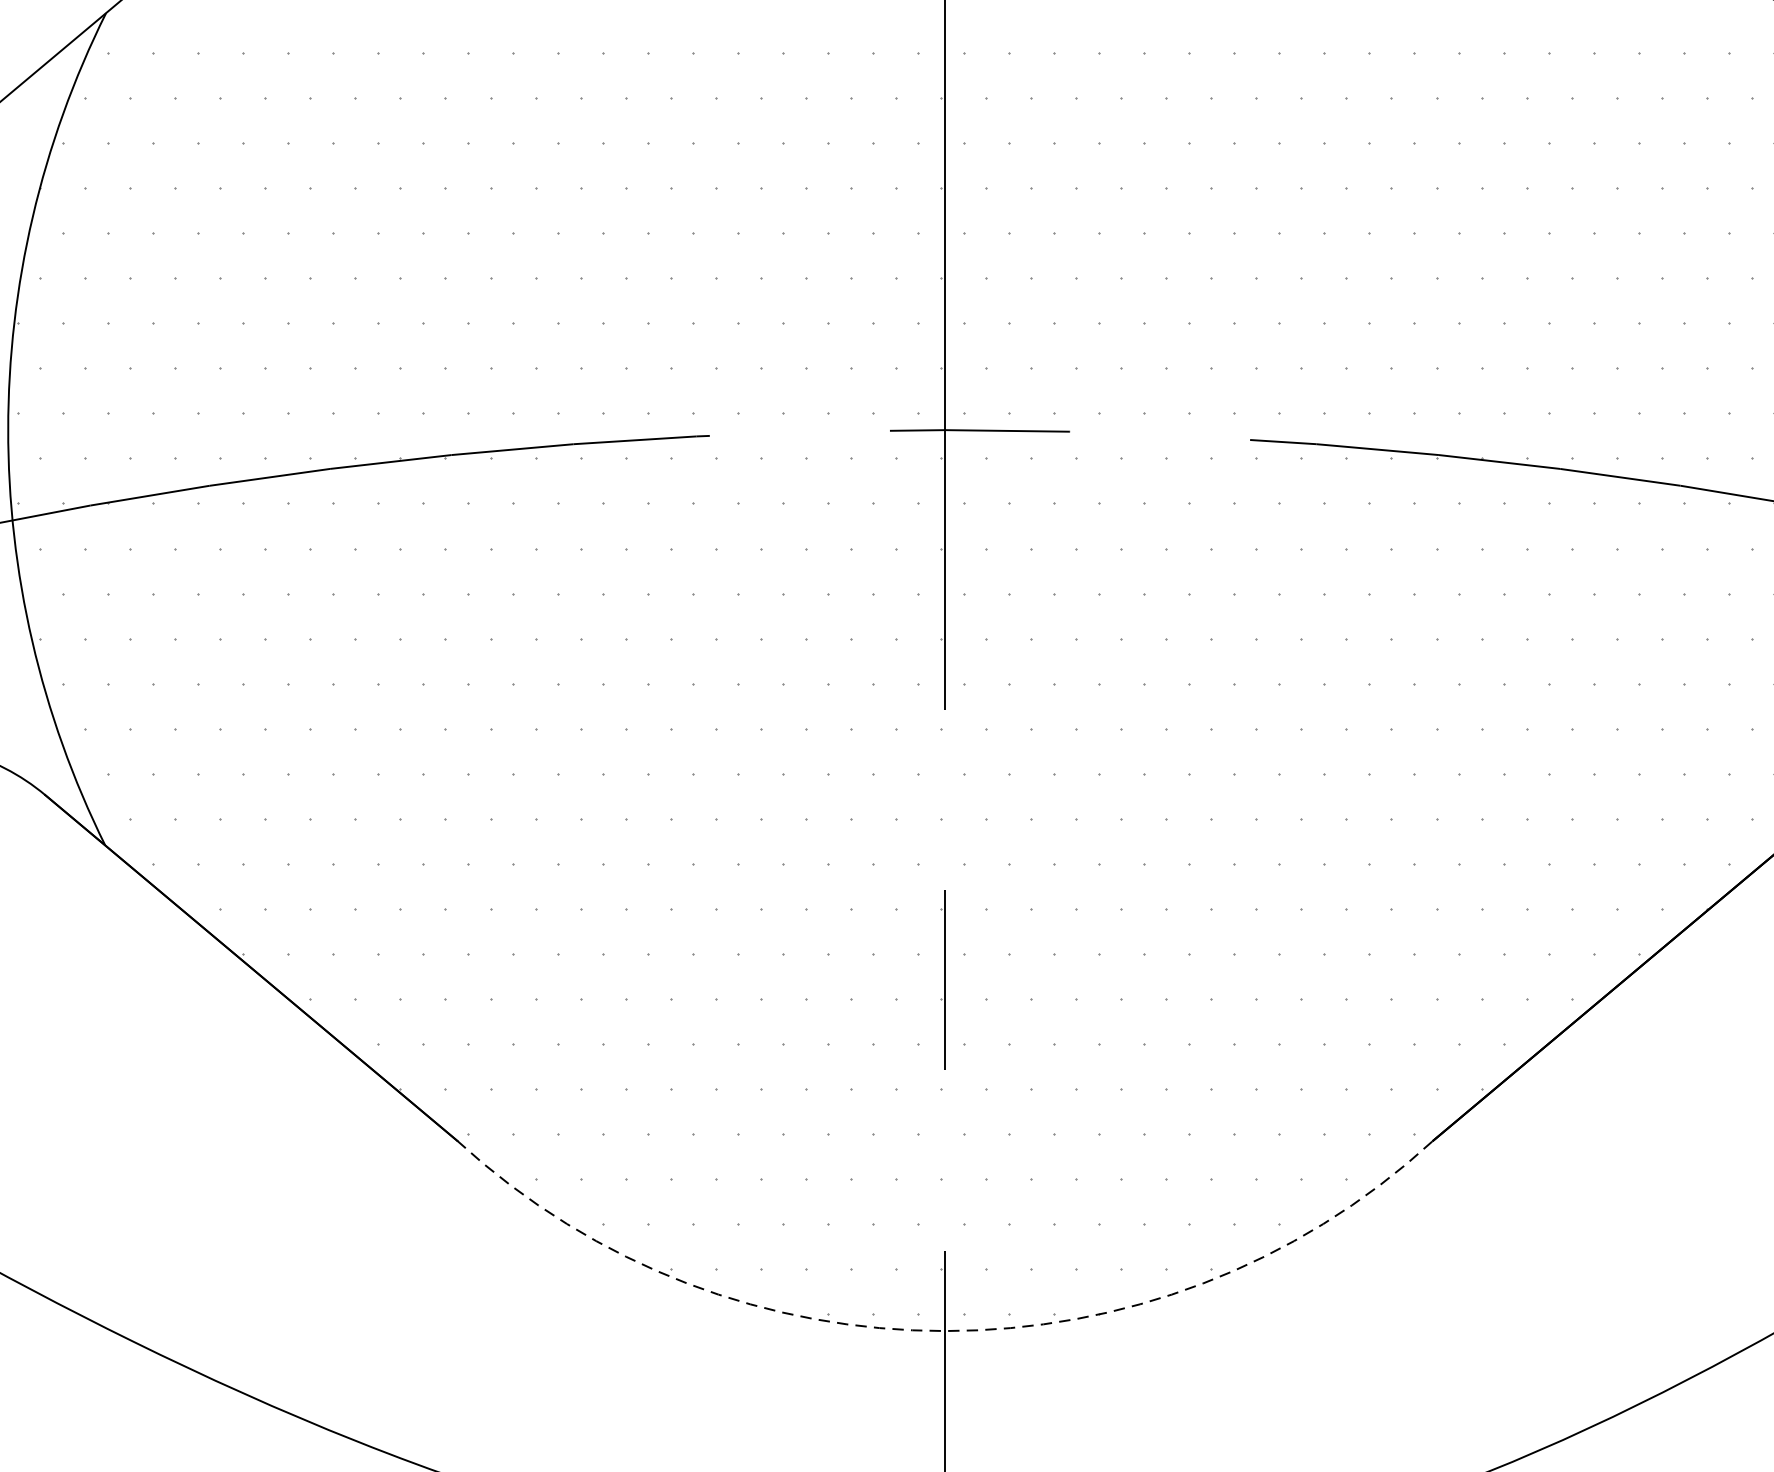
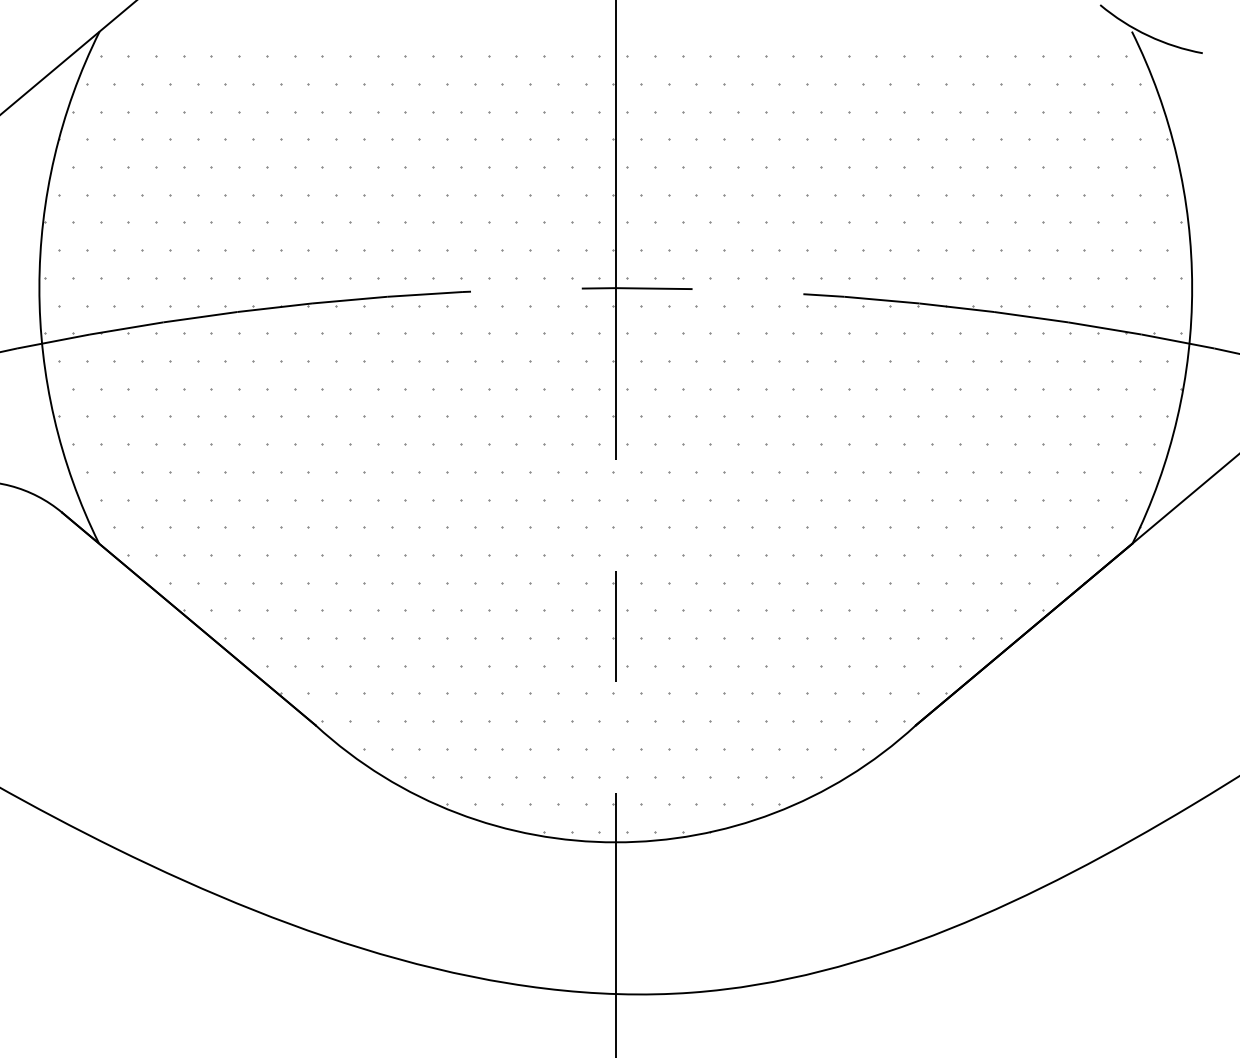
arc: (944, 1331) -> (615, 842), dashed -> solid

